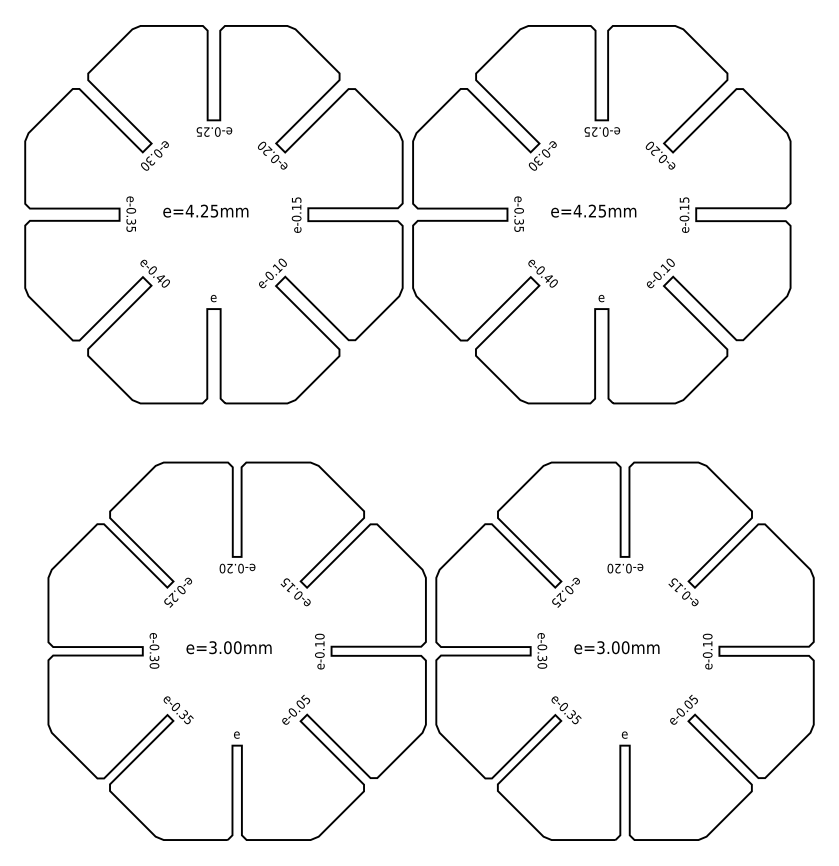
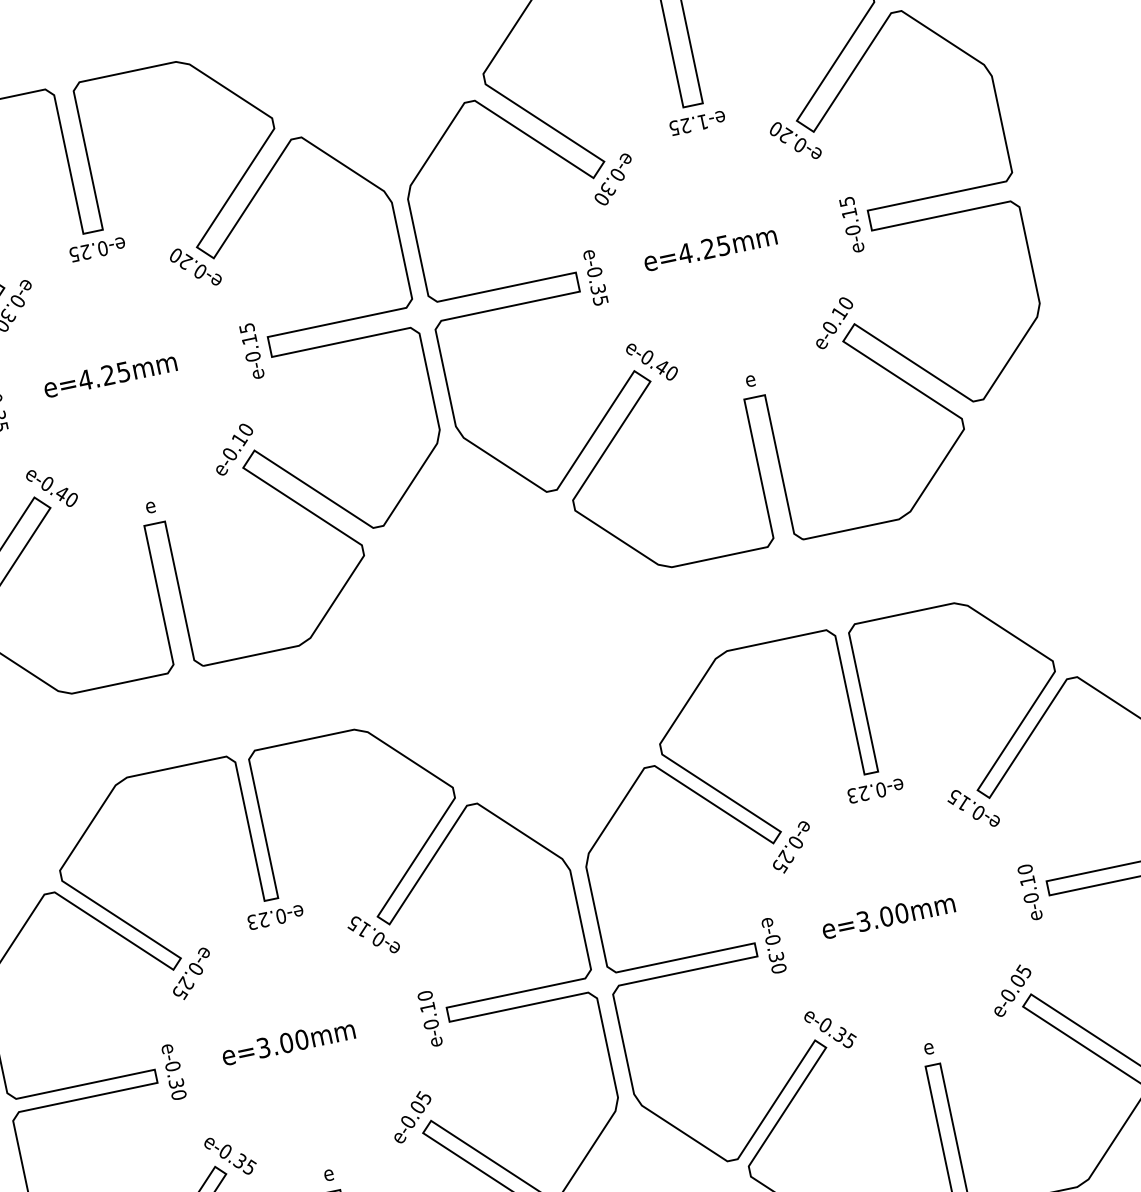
text: (605, 131) -> (702, 121), e-0.25 -> e-1.25
text: (222, 568) -> (252, 922), e-0.20 -> e-0.23
text: (610, 568) -> (852, 795), e-0.20 -> e-0.23

